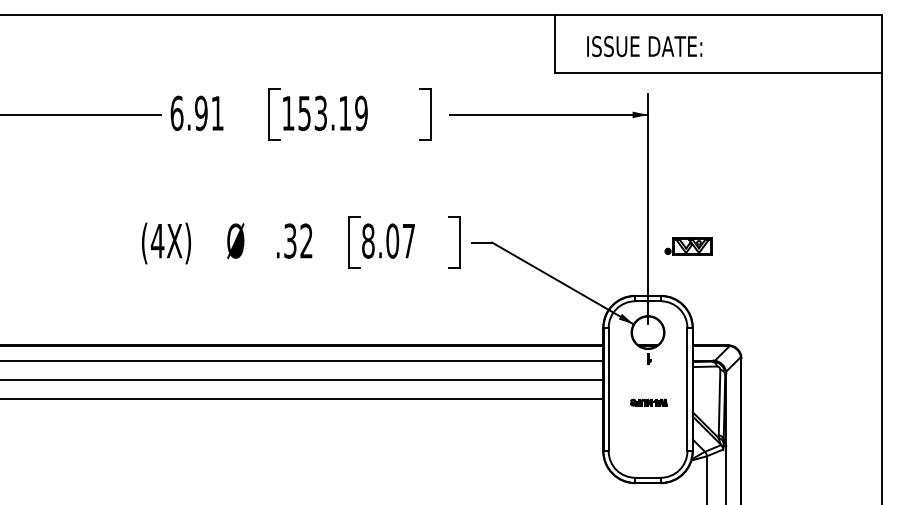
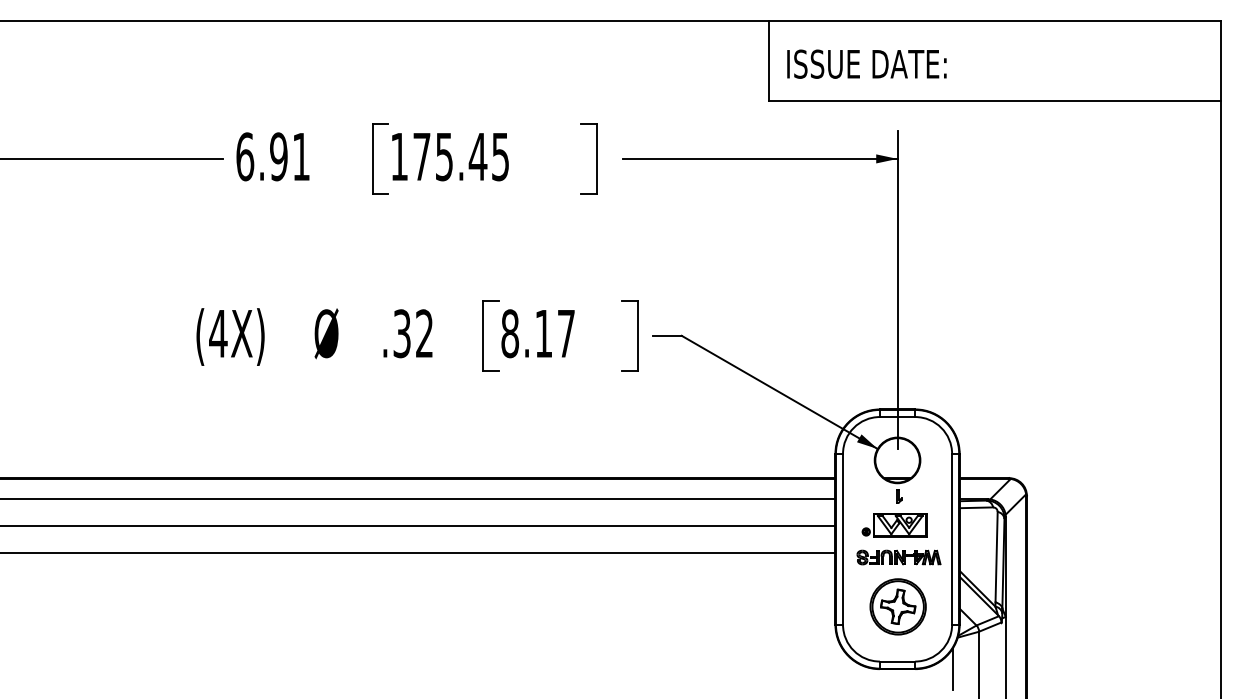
text: (644, 46) -> (866, 63), moved
text: (333, 113) -> (461, 156), 153.19 -> 175.45
text: (392, 240) -> (543, 333), 8.07 -> 8.17
part: (688, 246) -> (894, 525), moved
part: (648, 402) -> (898, 557), size x1.67
part: (647, 438) -> (897, 606), added
line: (687, 483) -> (952, 669), added

